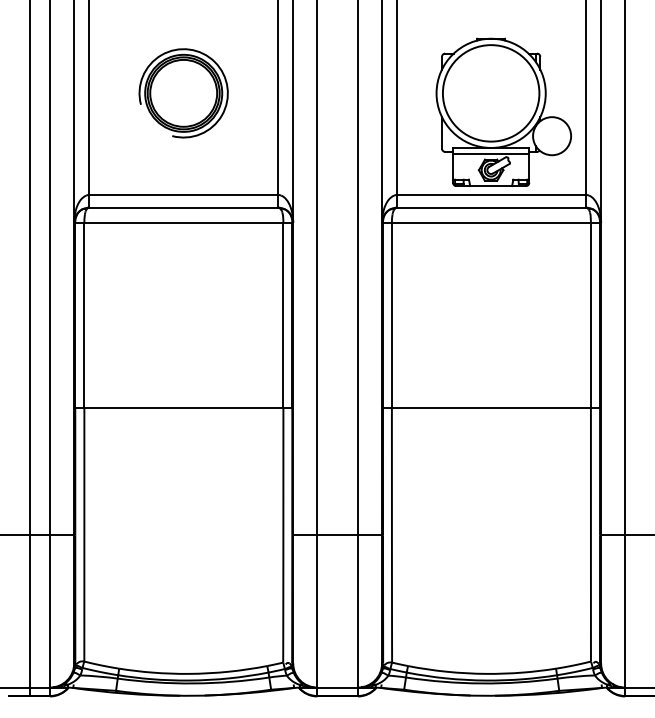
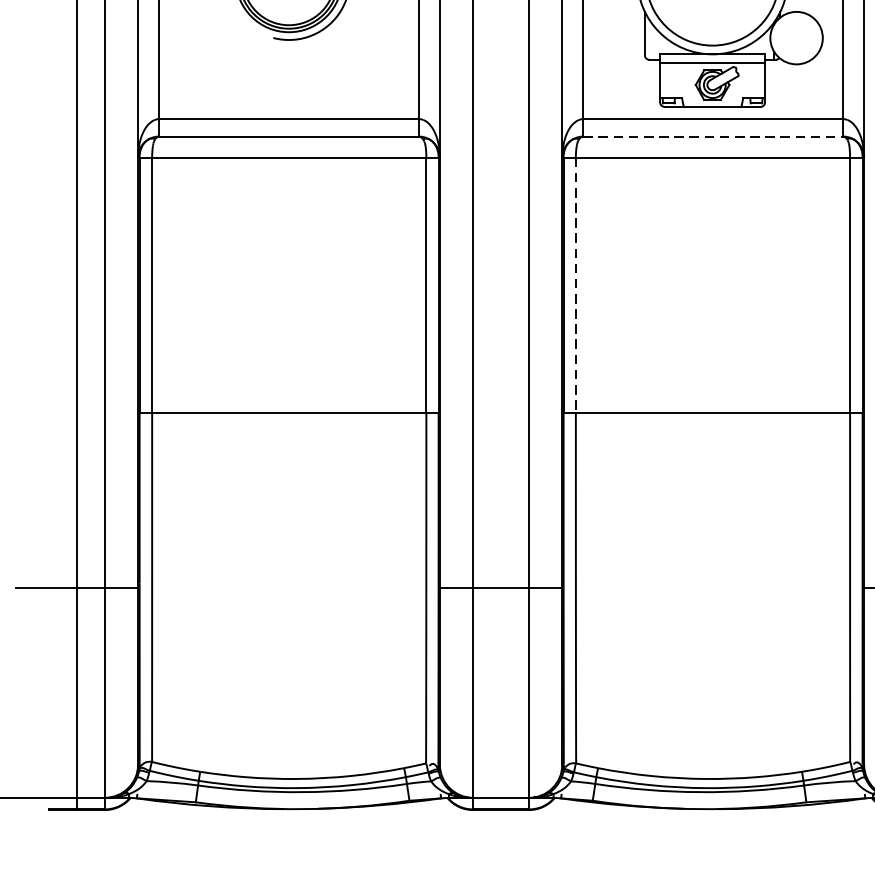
line: (492, 207) -> (714, 136), solid -> dashed
line: (391, 315) -> (575, 285), solid -> dashed

